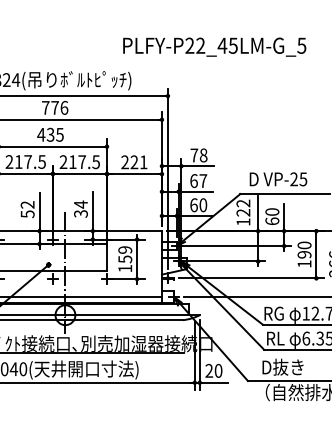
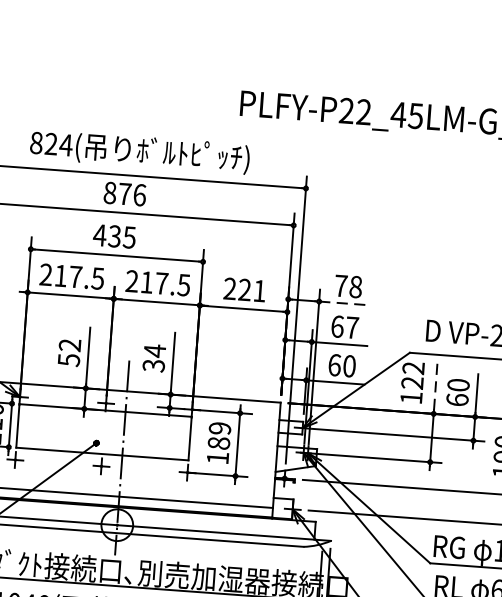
text: (45, 107) -> (109, 192), 776 -> 876
line: (198, 166) -> (346, 304), solid -> dashed
line: (258, 211) -> (436, 382), solid -> dashed
text: (125, 259) -> (219, 443), 159 -> 189

